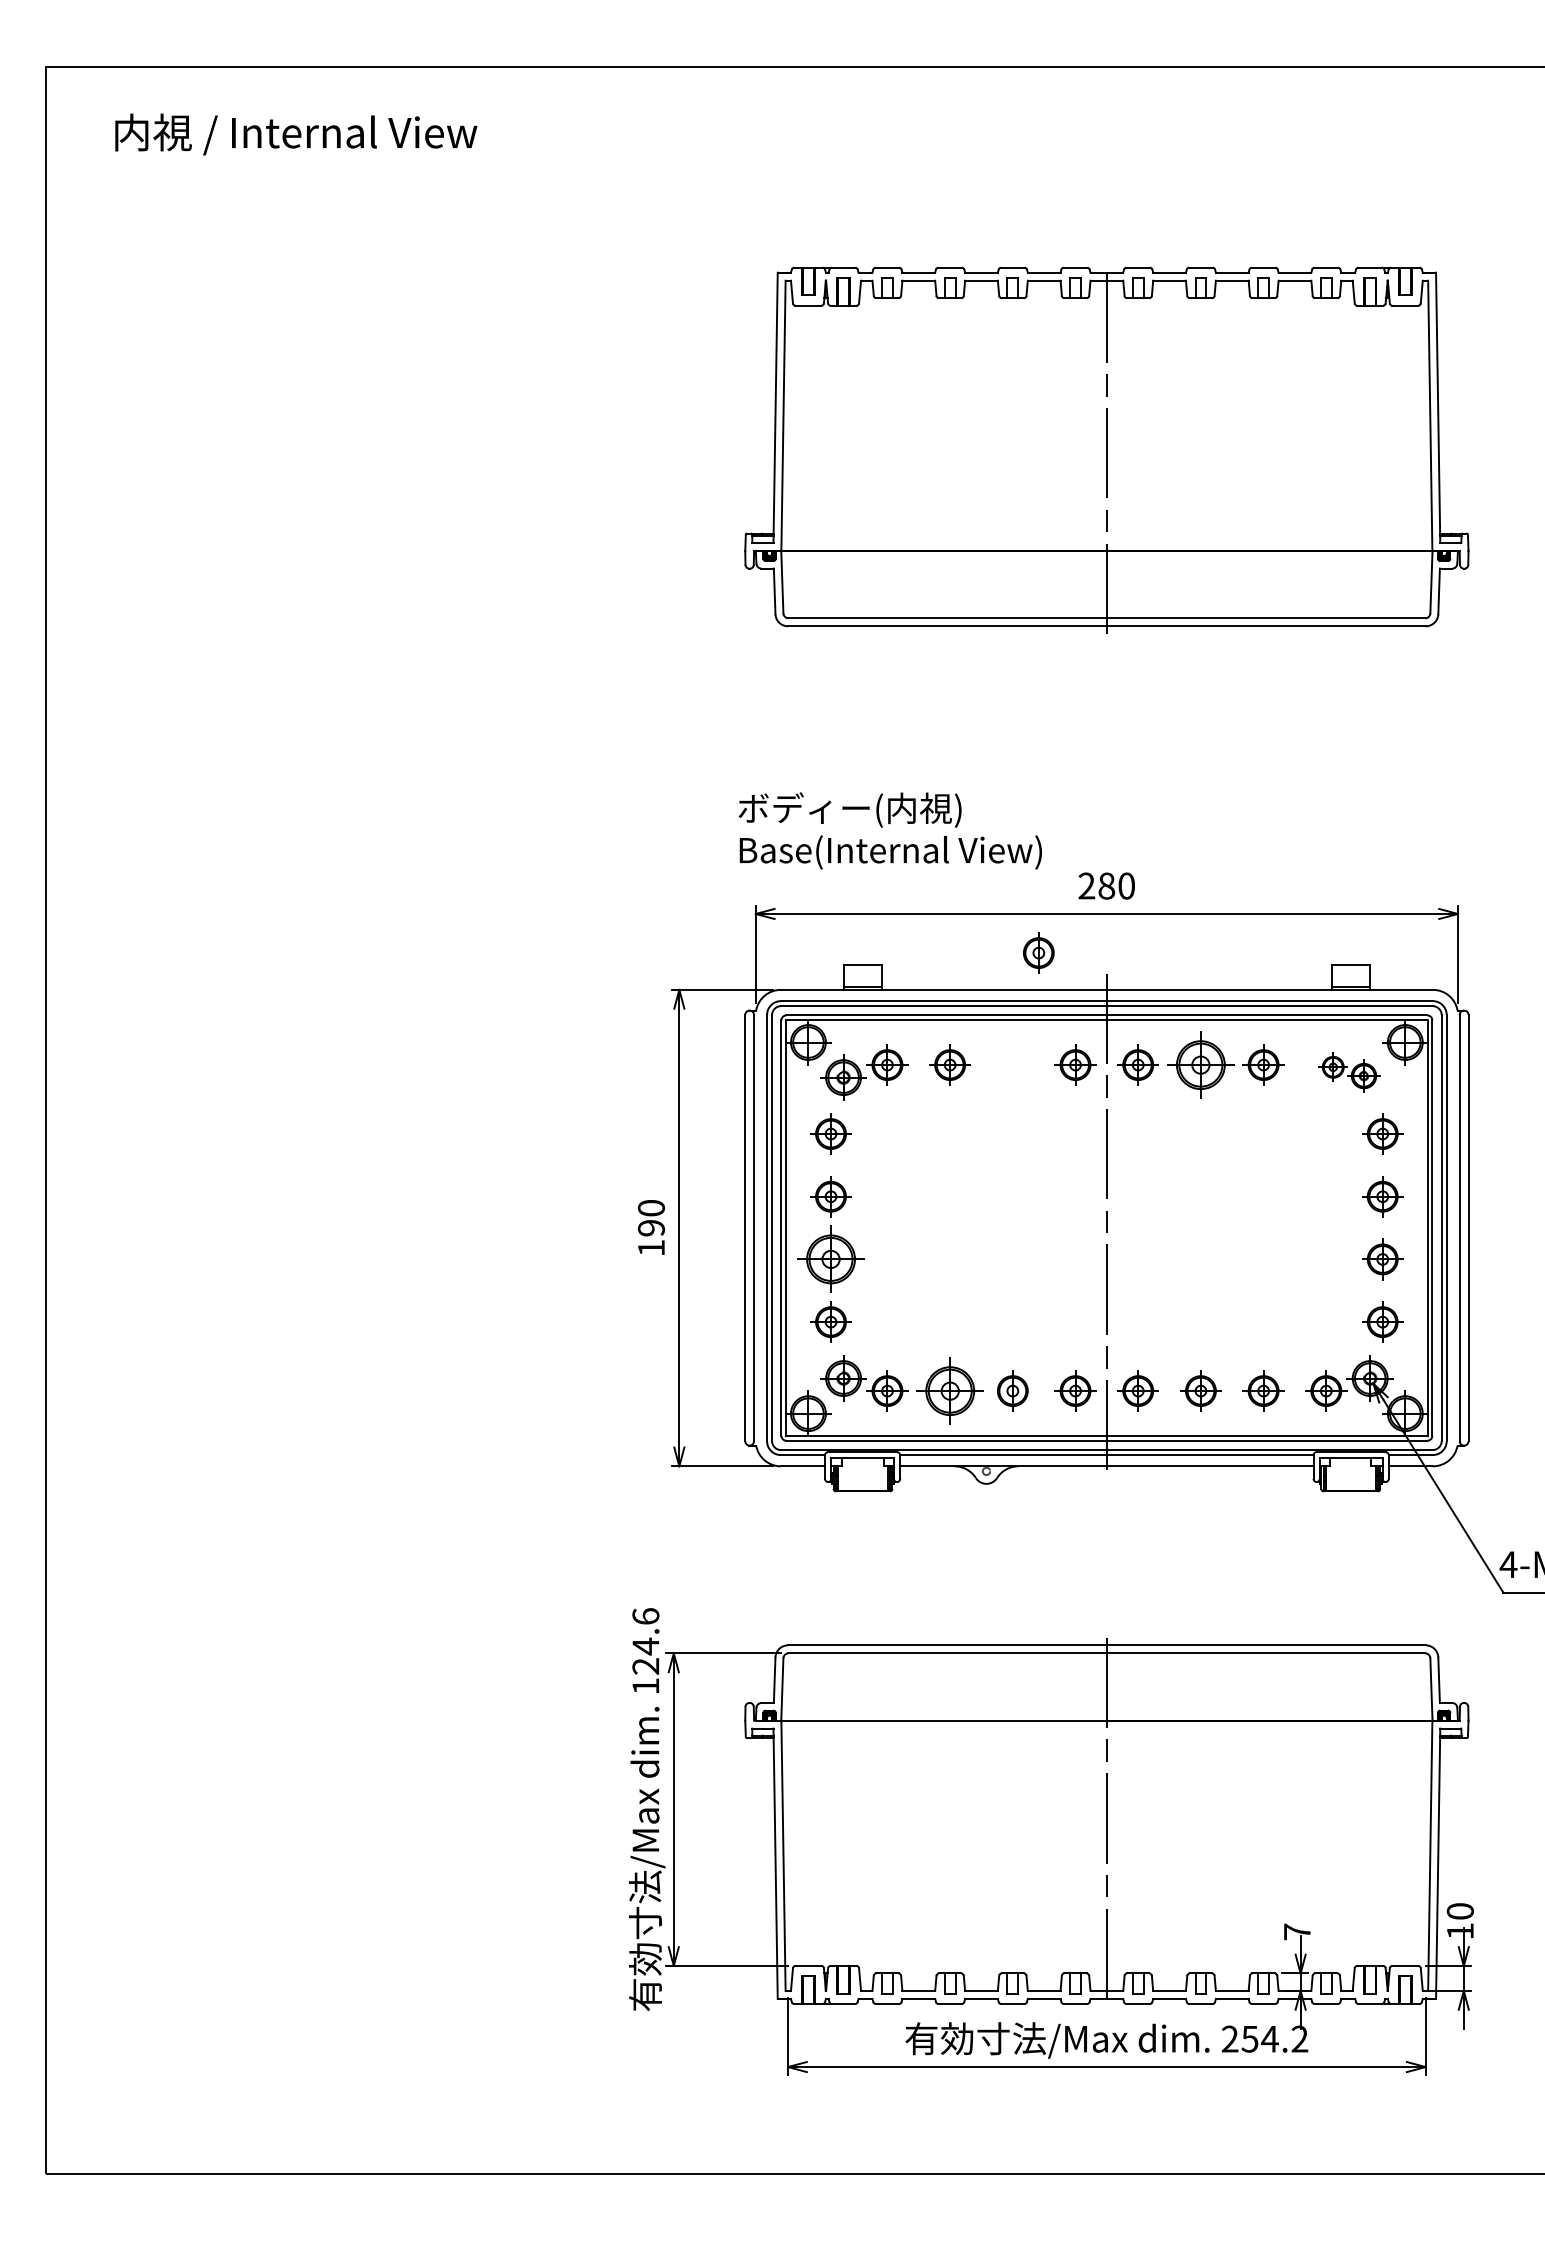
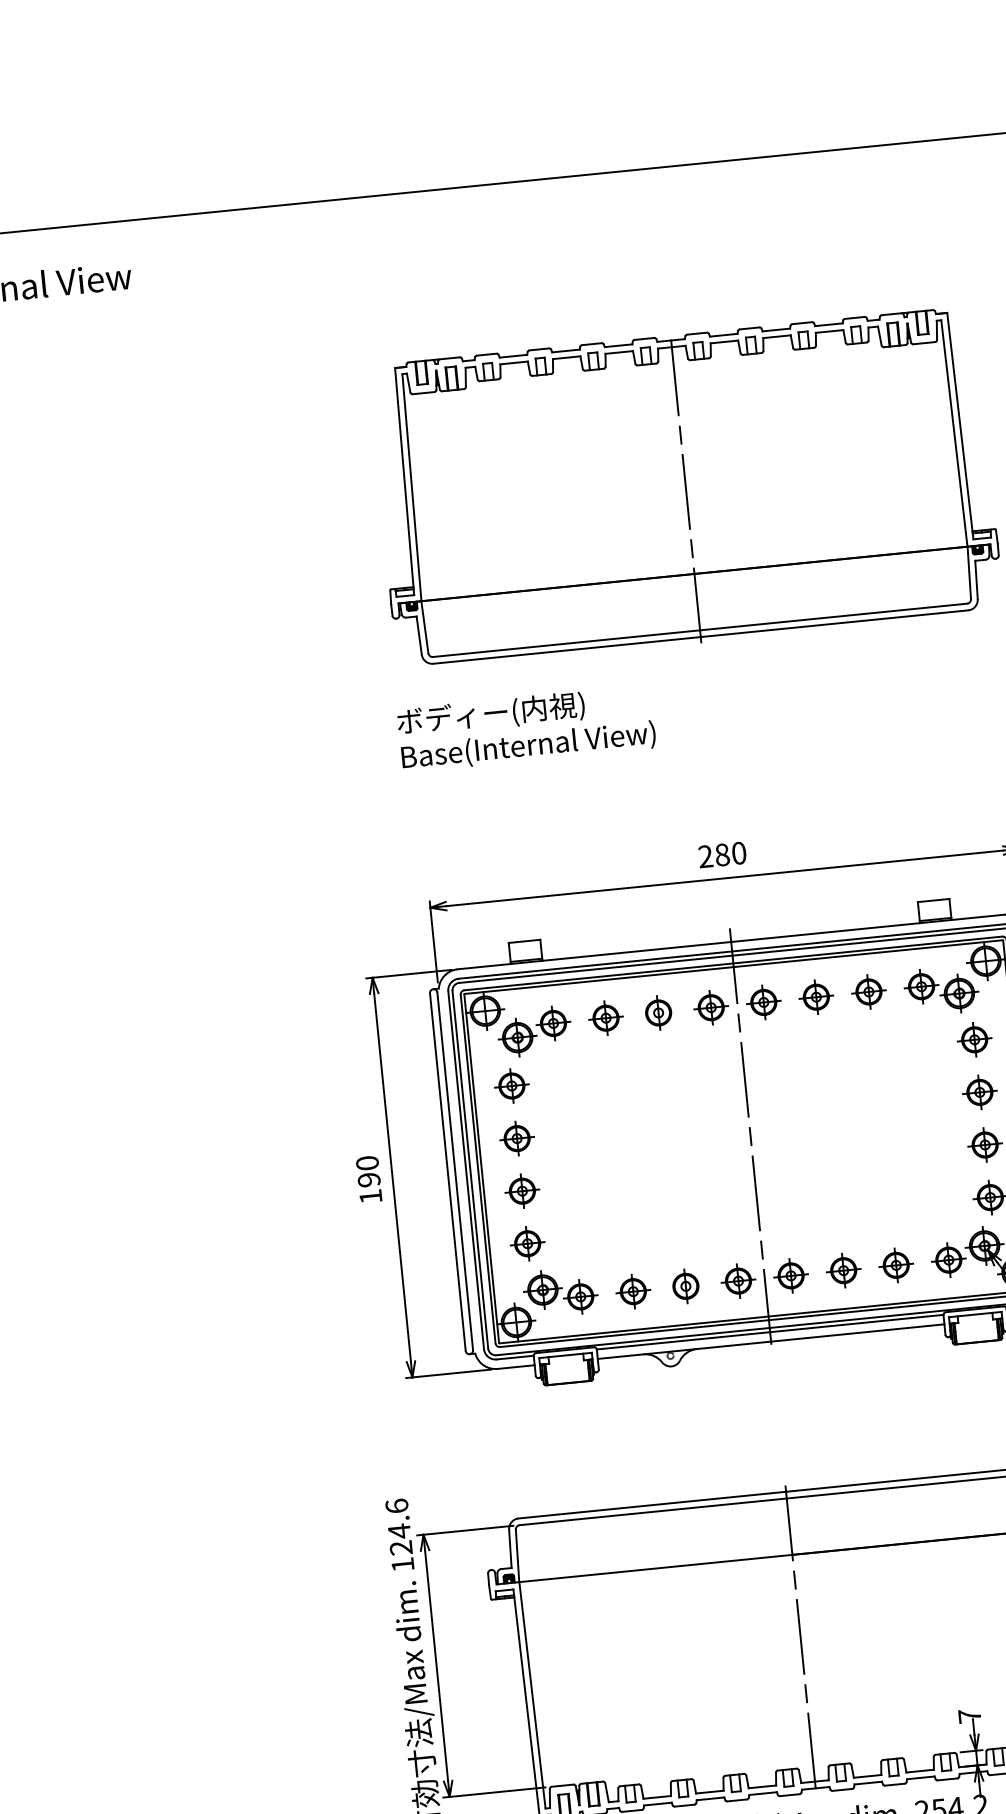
text: (889, 830) -> (525, 728), moved
part: (1038, 952) -> (658, 1012), moved
part: (1200, 1064) -> (815, 996), size x0.62
part: (1349, 1072) -> (941, 991), size x1.43
part: (830, 1259) -> (521, 1191), size x0.62
part: (949, 1390) -> (632, 1291), size x0.62

